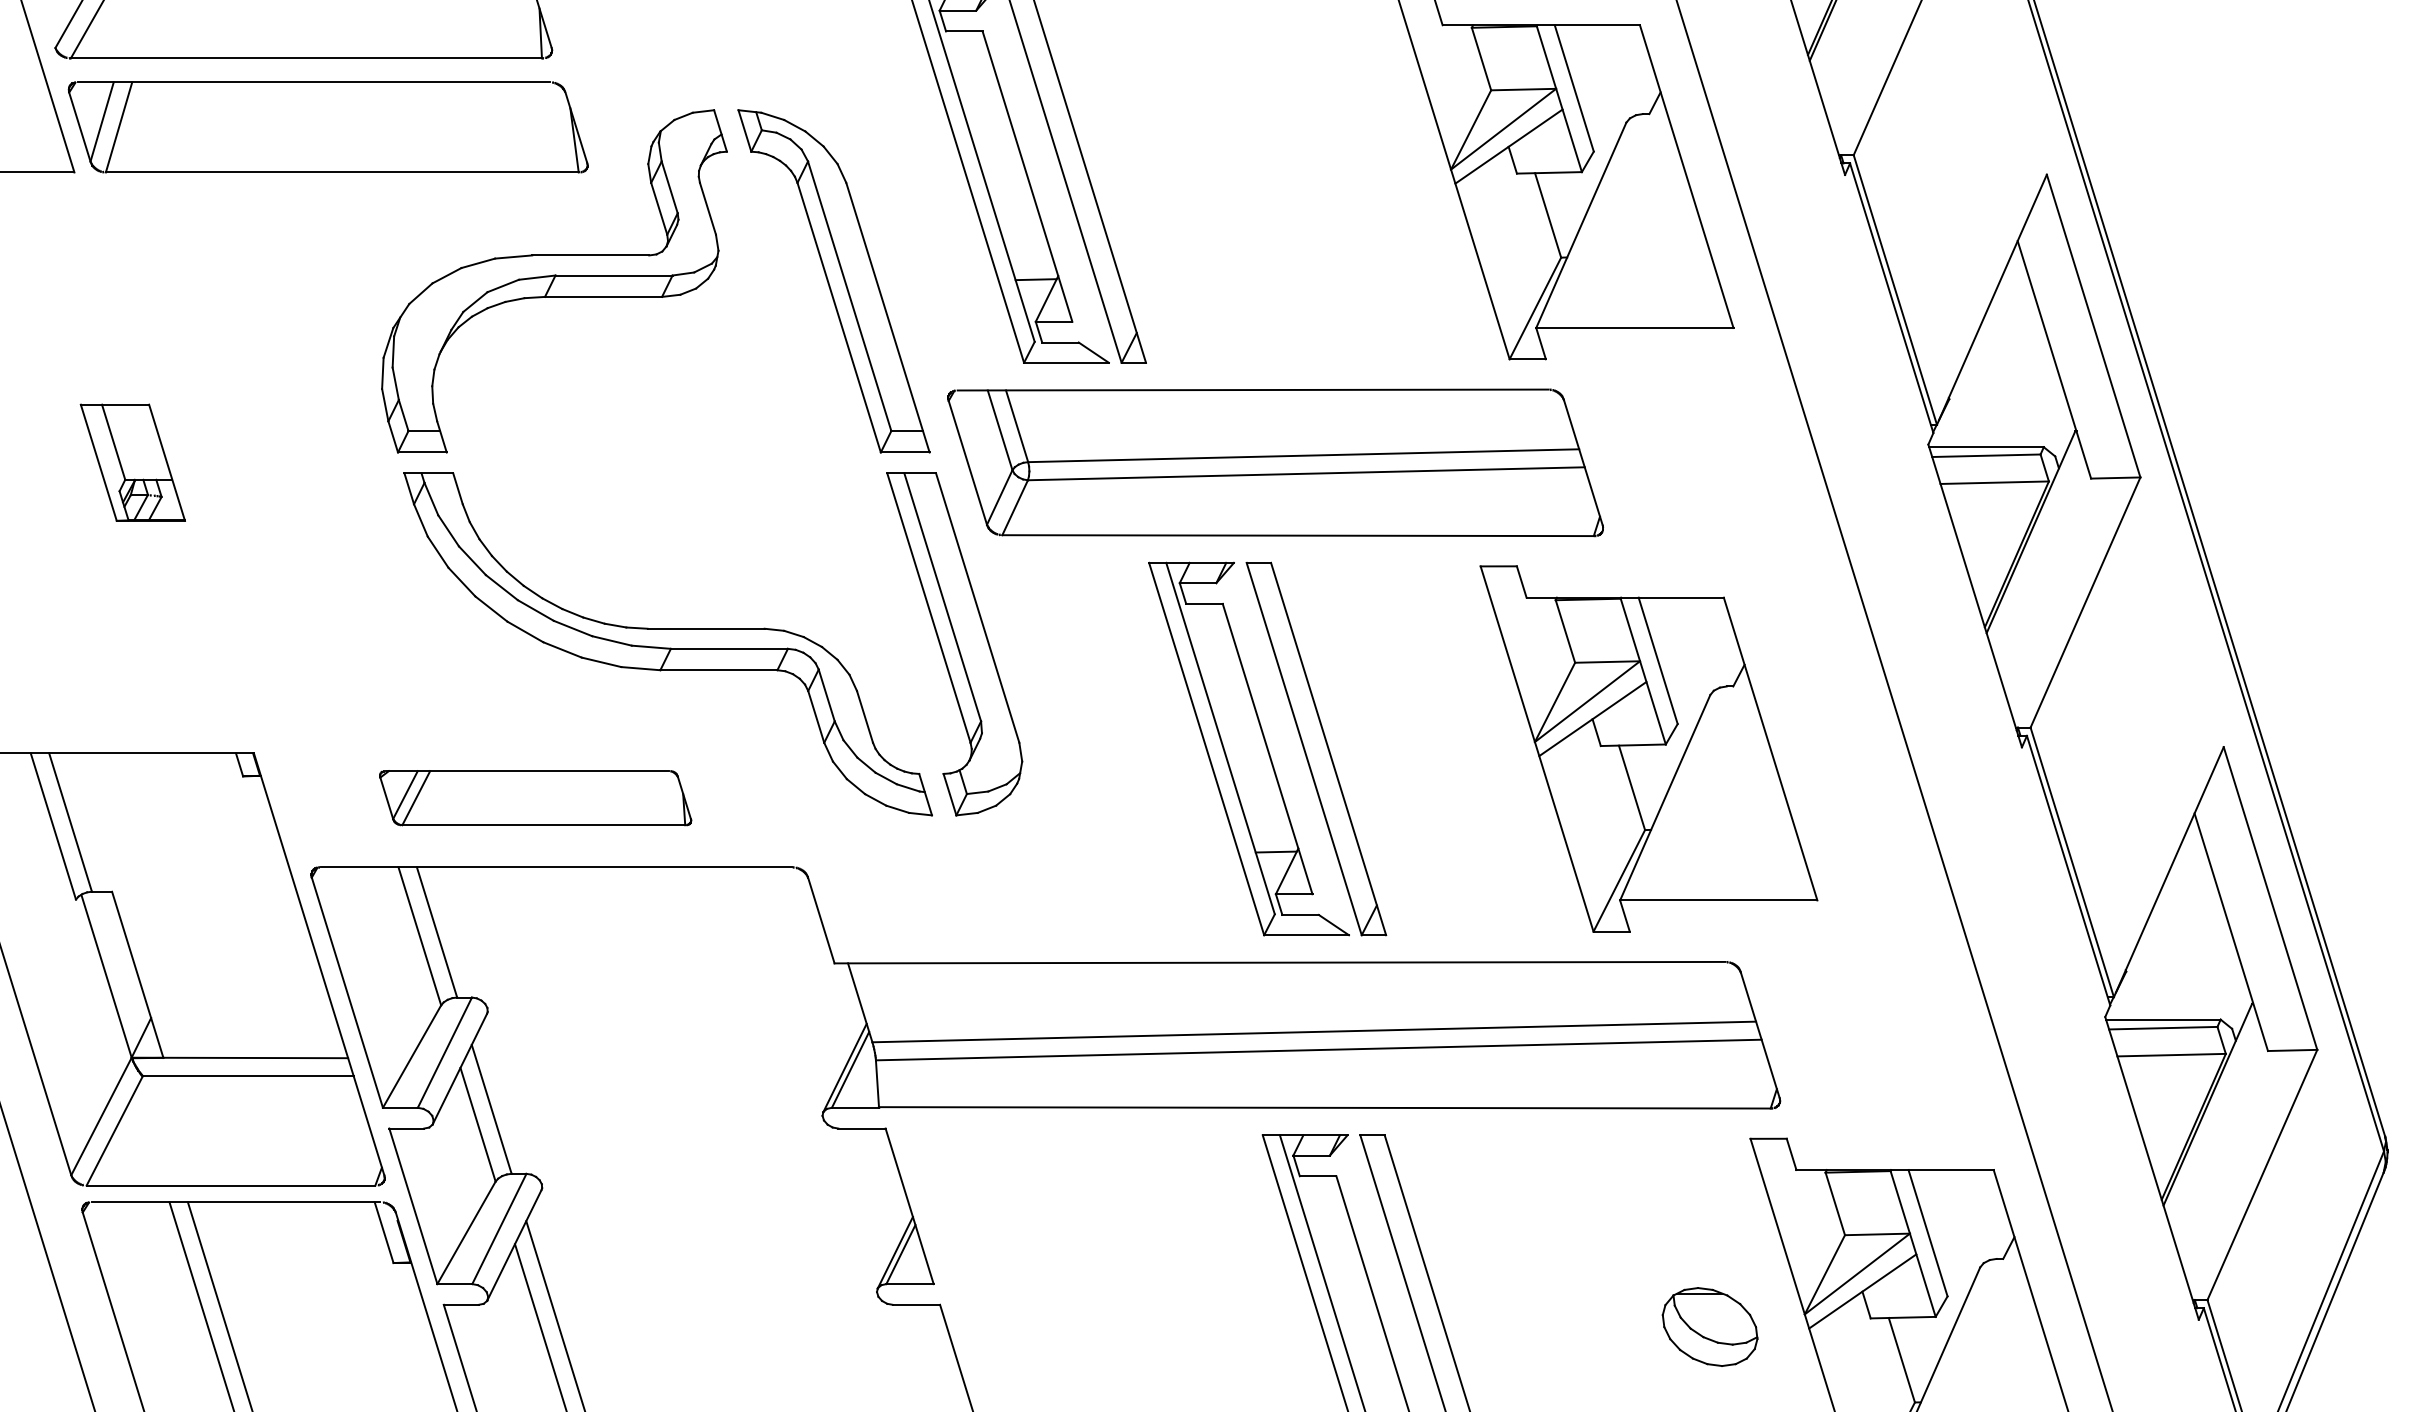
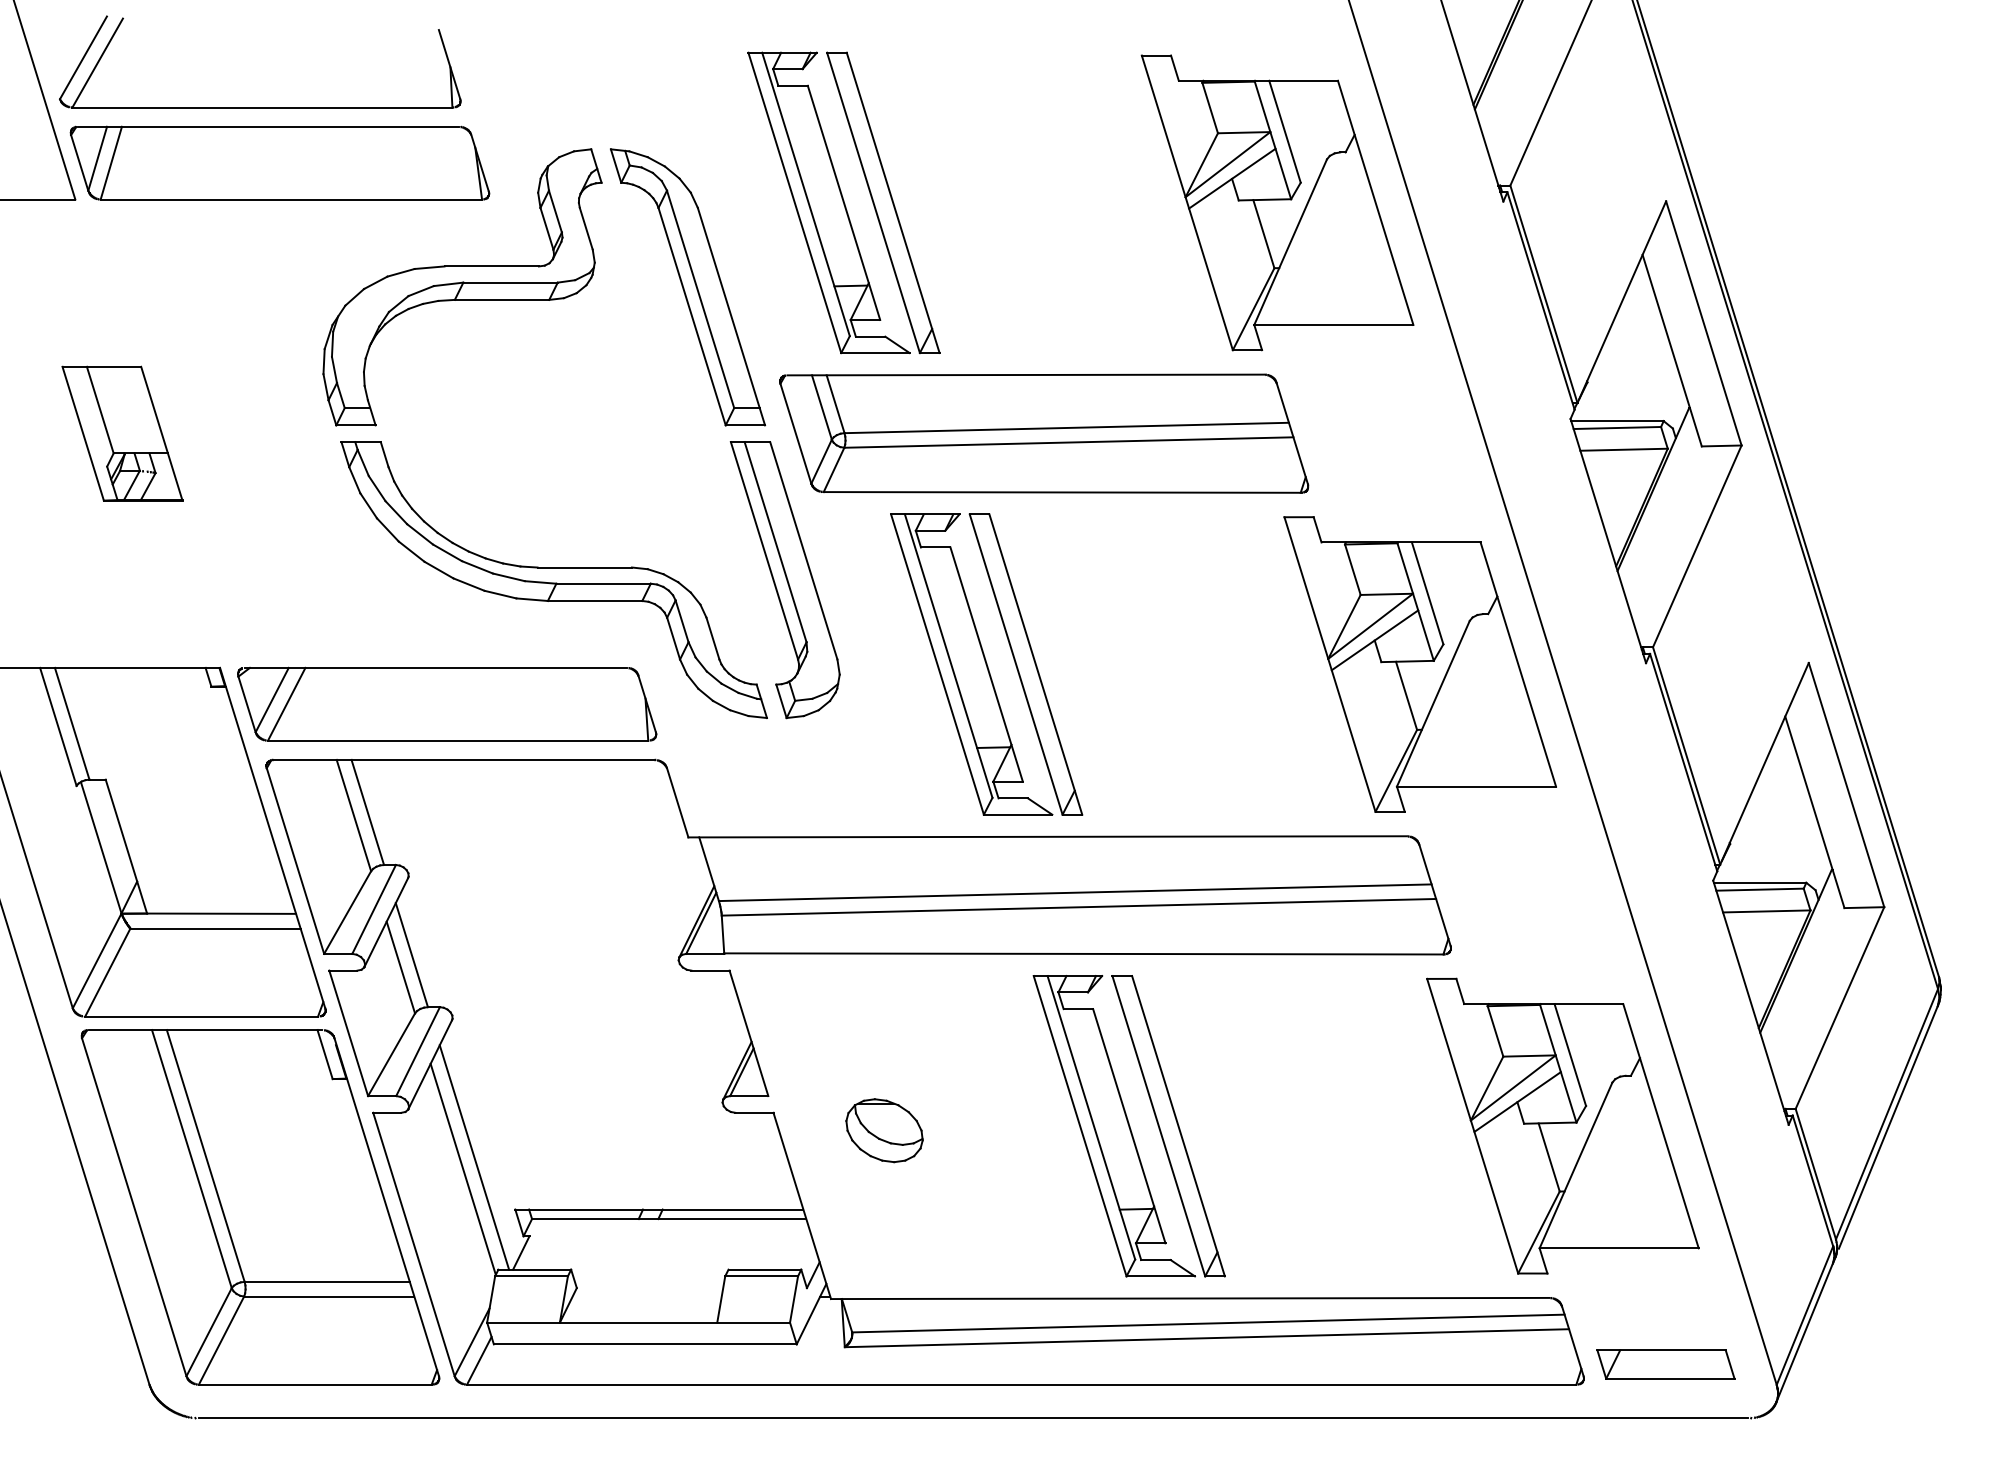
part: (132, 462) -> (122, 433), size x1.43
part: (1267, 748) -> (986, 664), moved
part: (1648, 748) -> (1419, 664), moved
part: (535, 797) -> (447, 703), size x1.67
part: (1710, 1326) -> (884, 1130), moved

